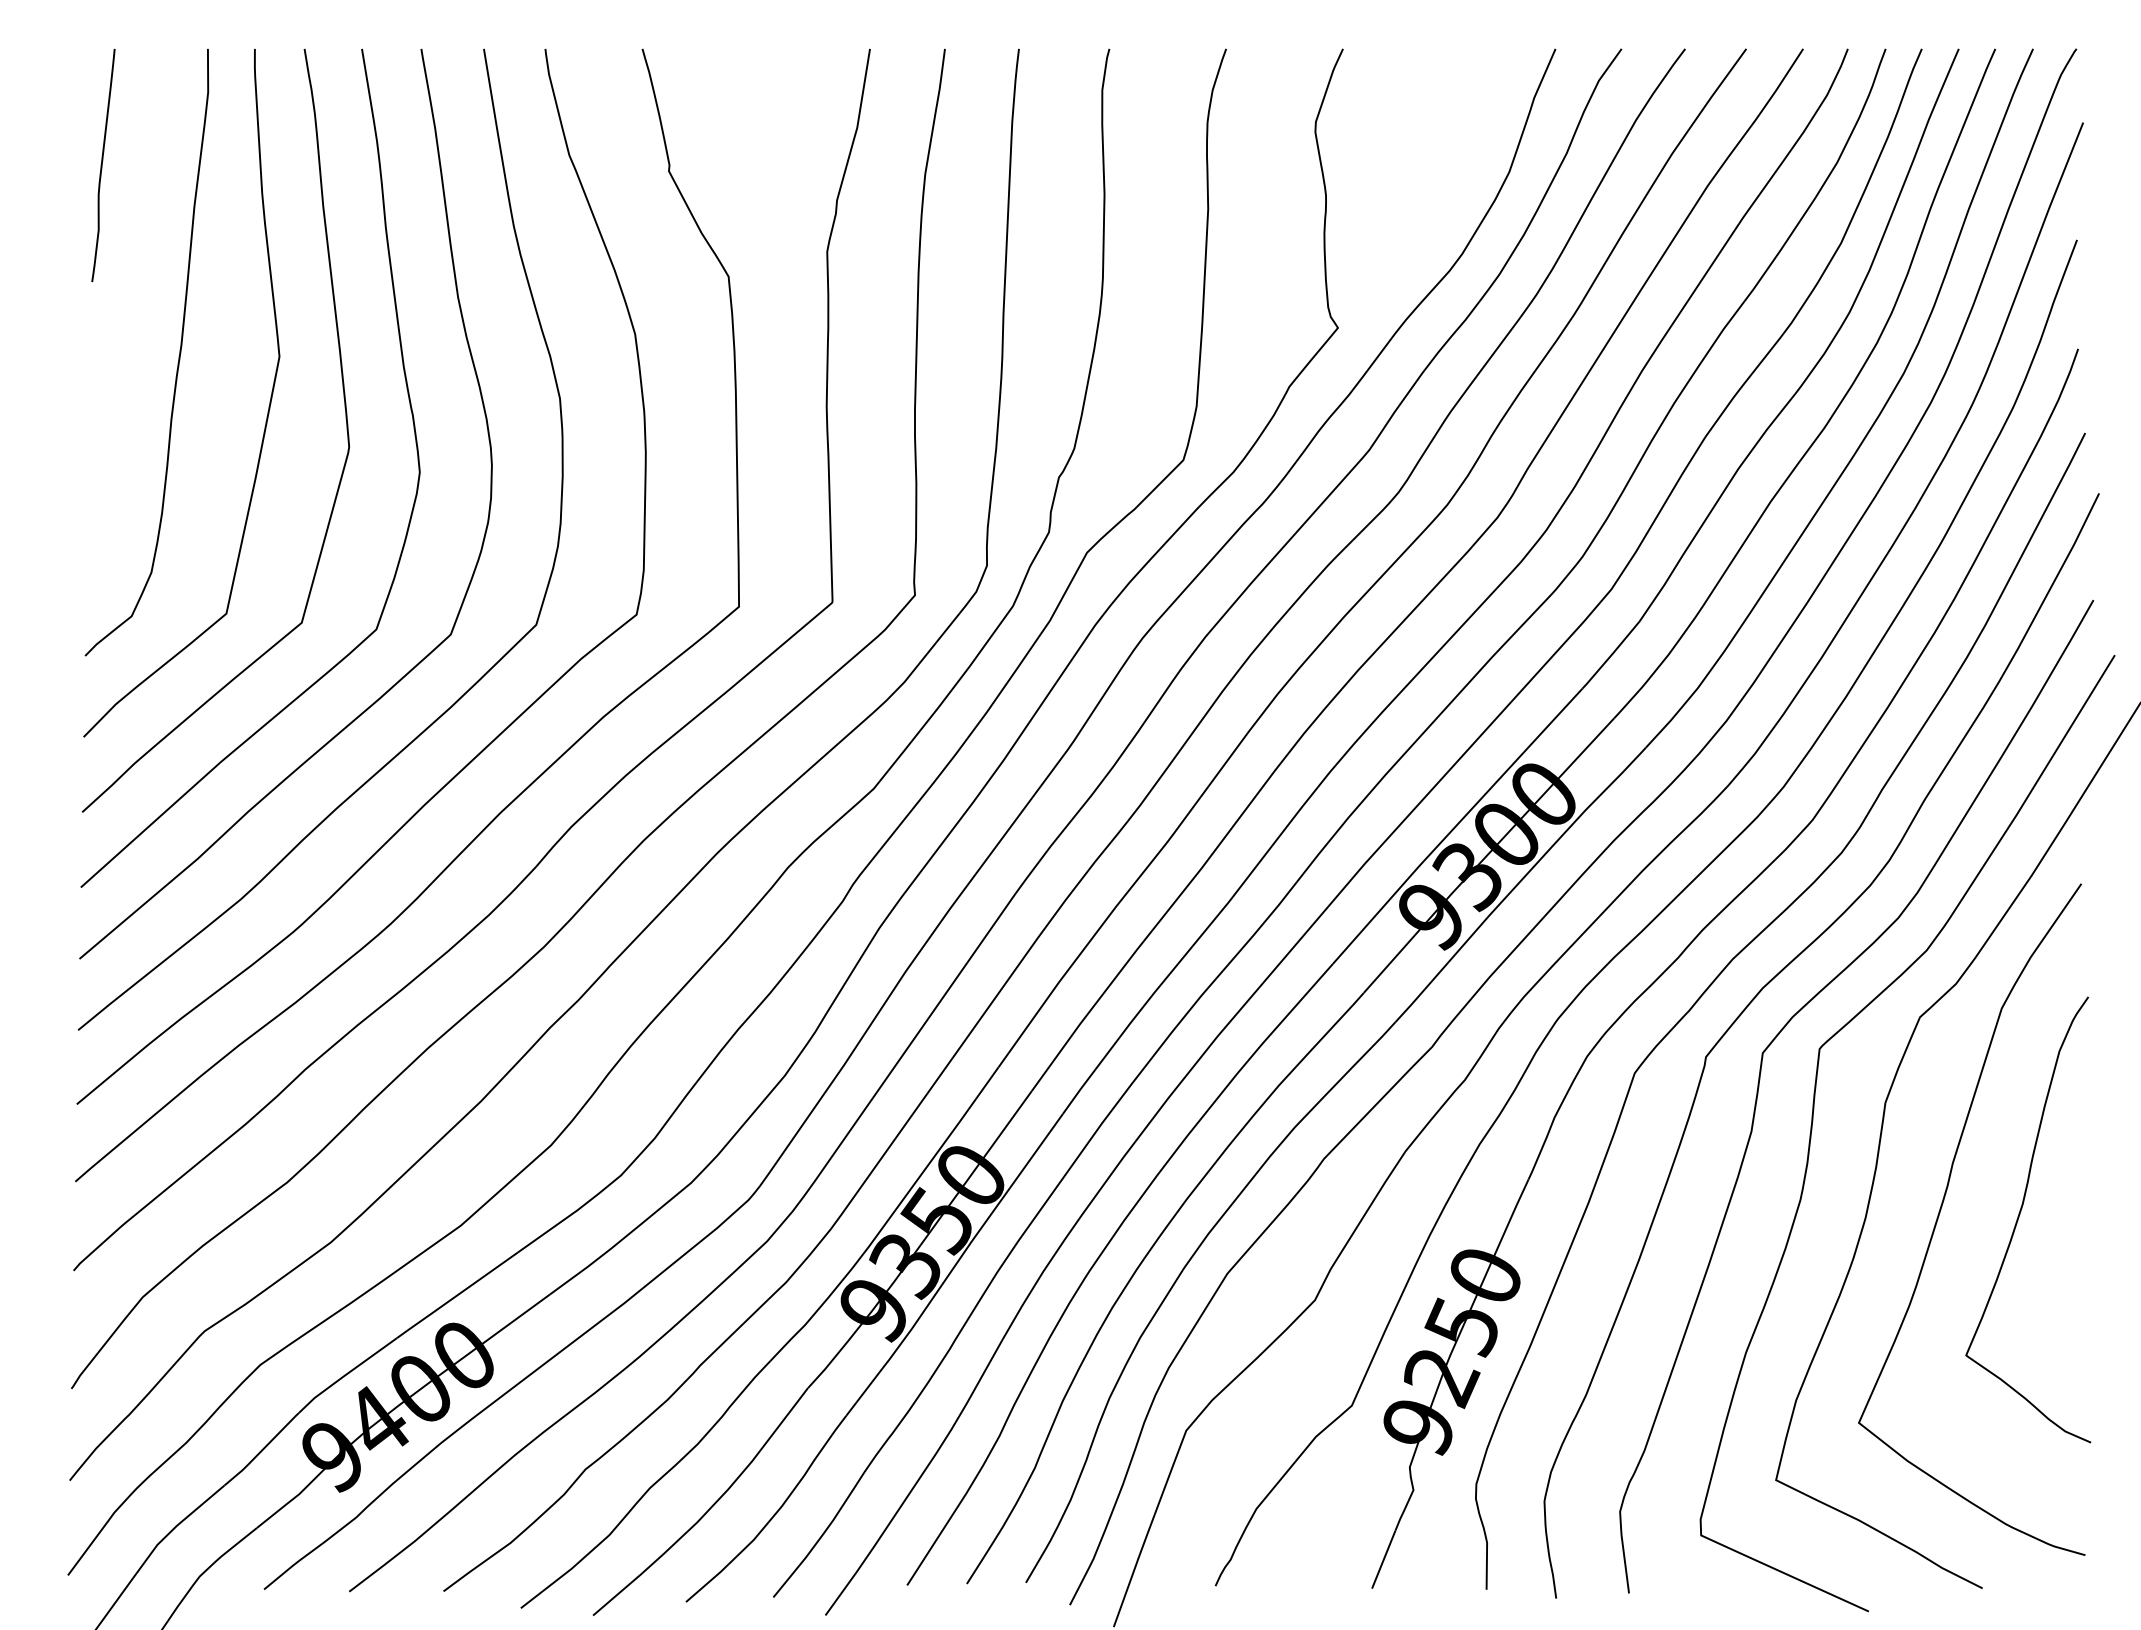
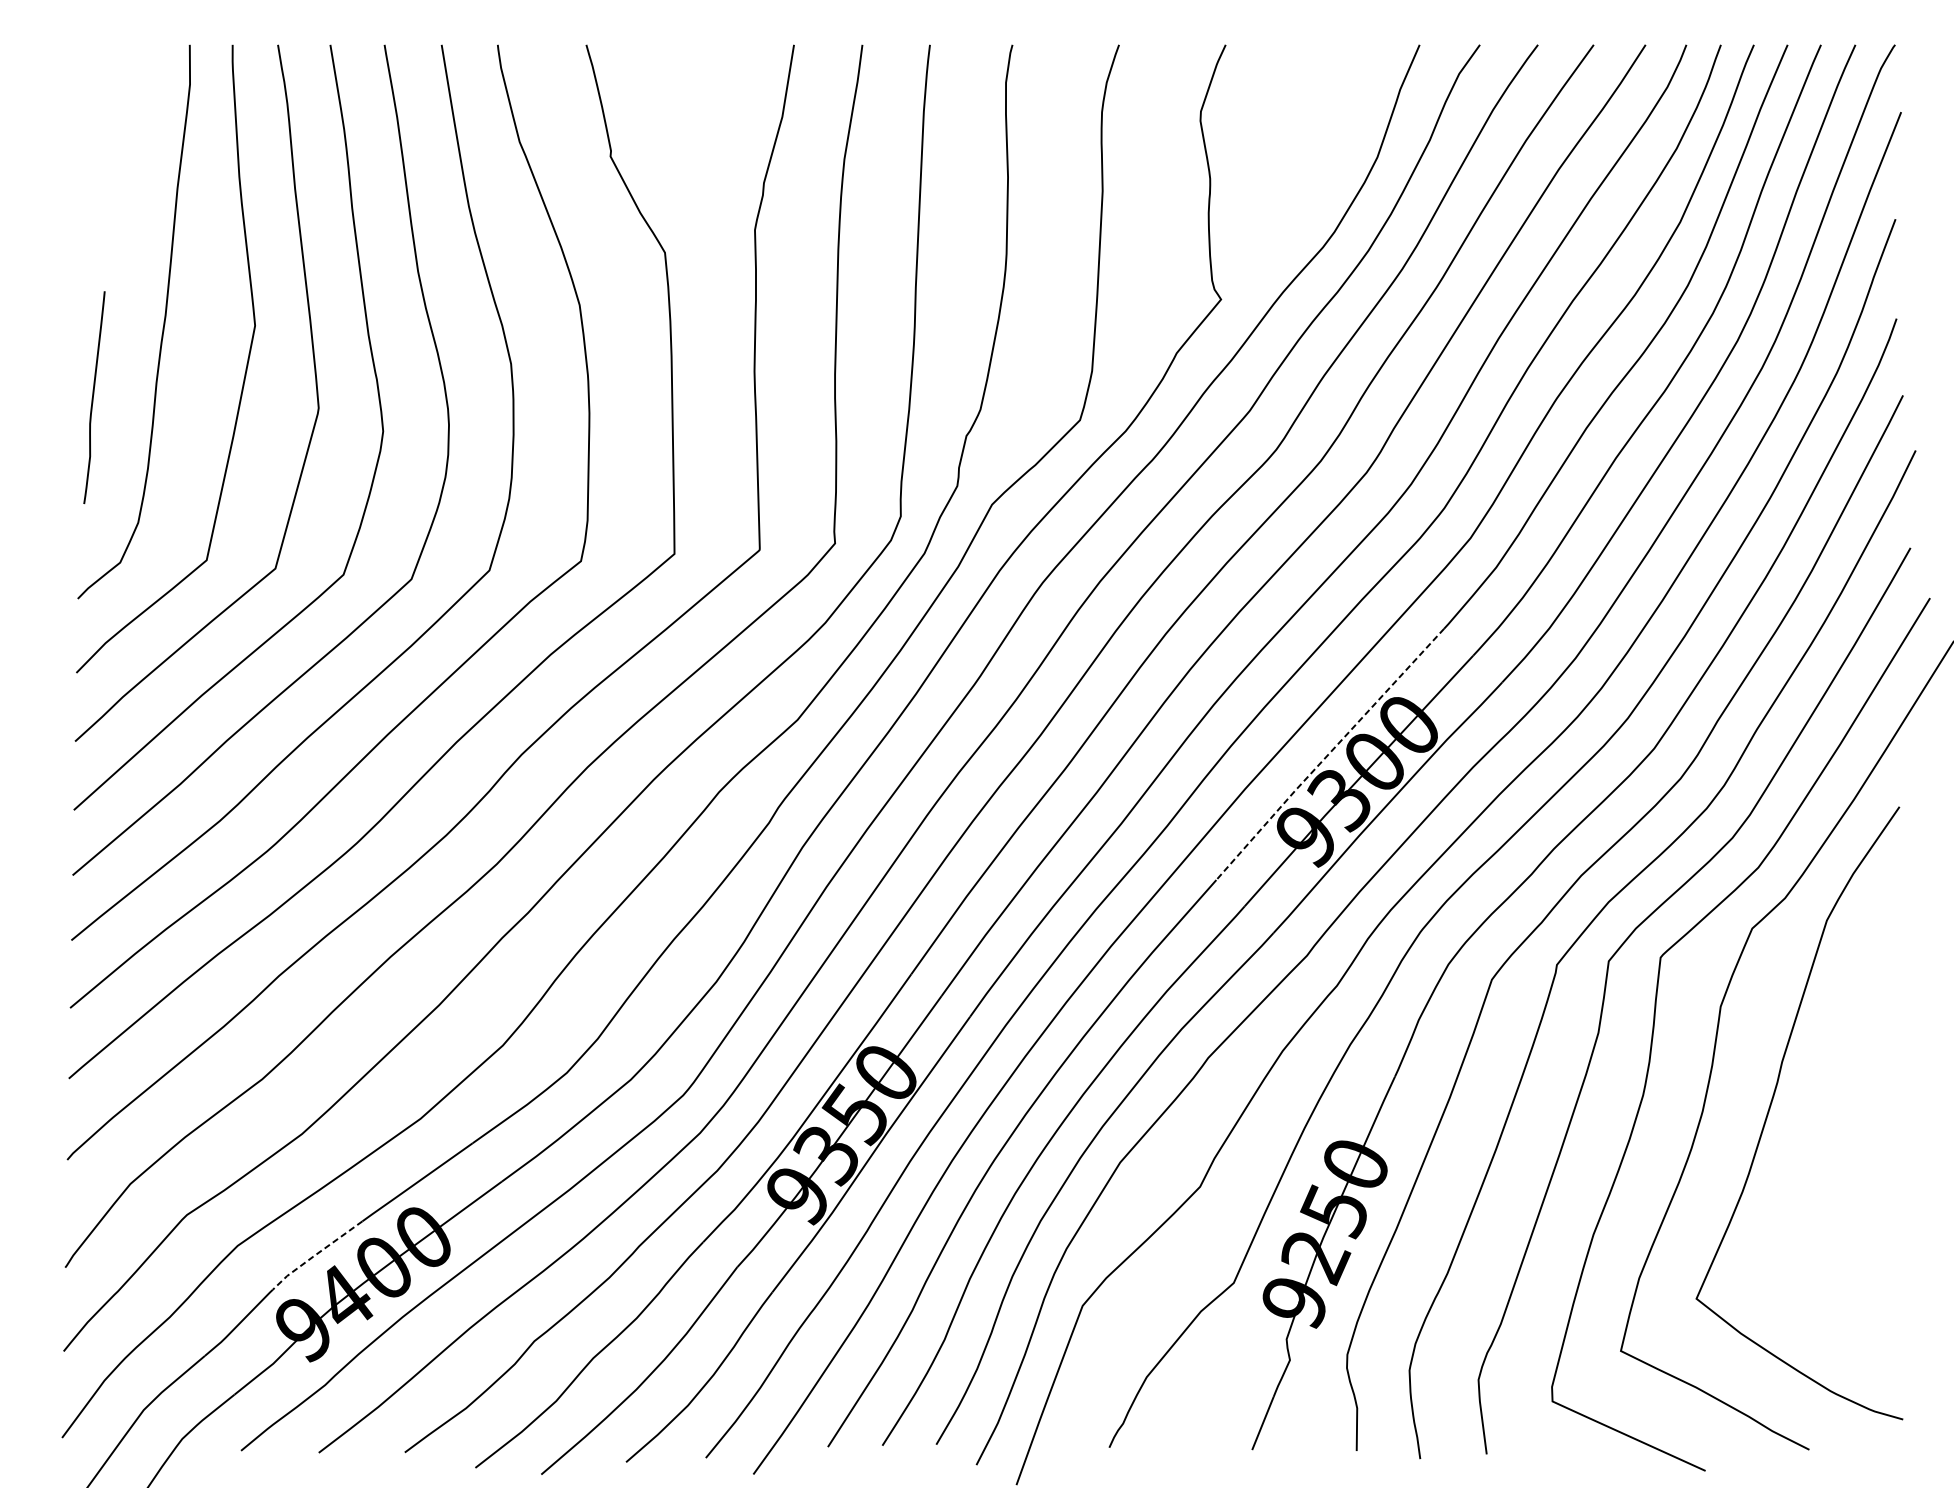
curve: (102, 165) -> (93, 397), moved
line: (1455, 826) -> (1328, 754), solid -> dashed
curve: (2019, 1217) -> (1843, 1111), removed
line: (345, 1375) -> (315, 1255), solid -> dashed

